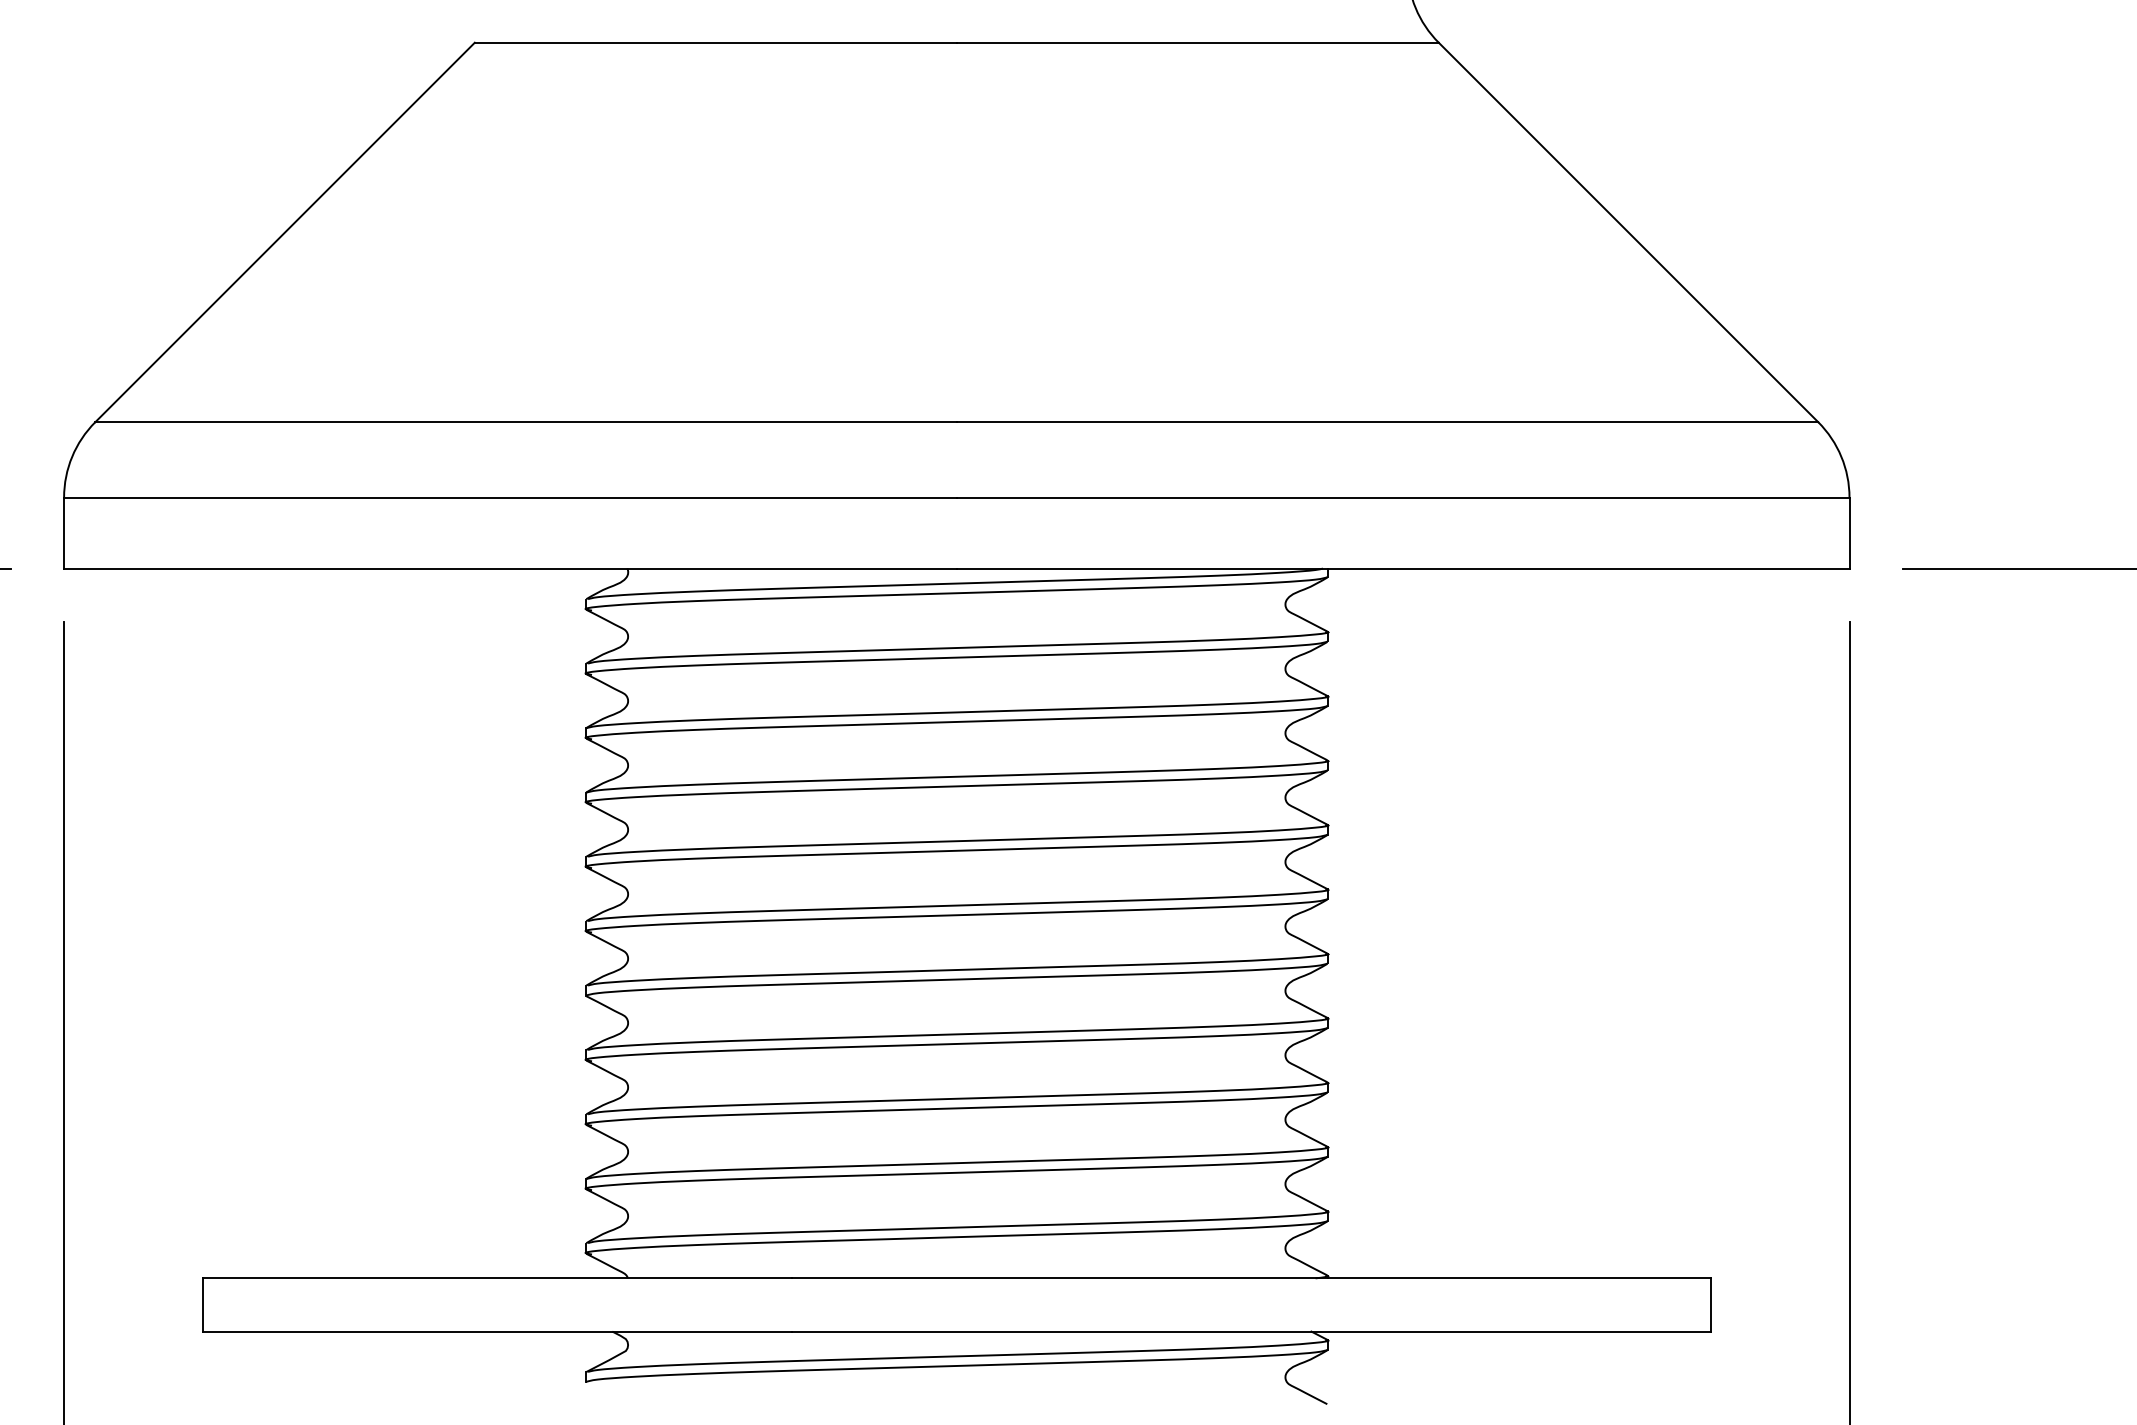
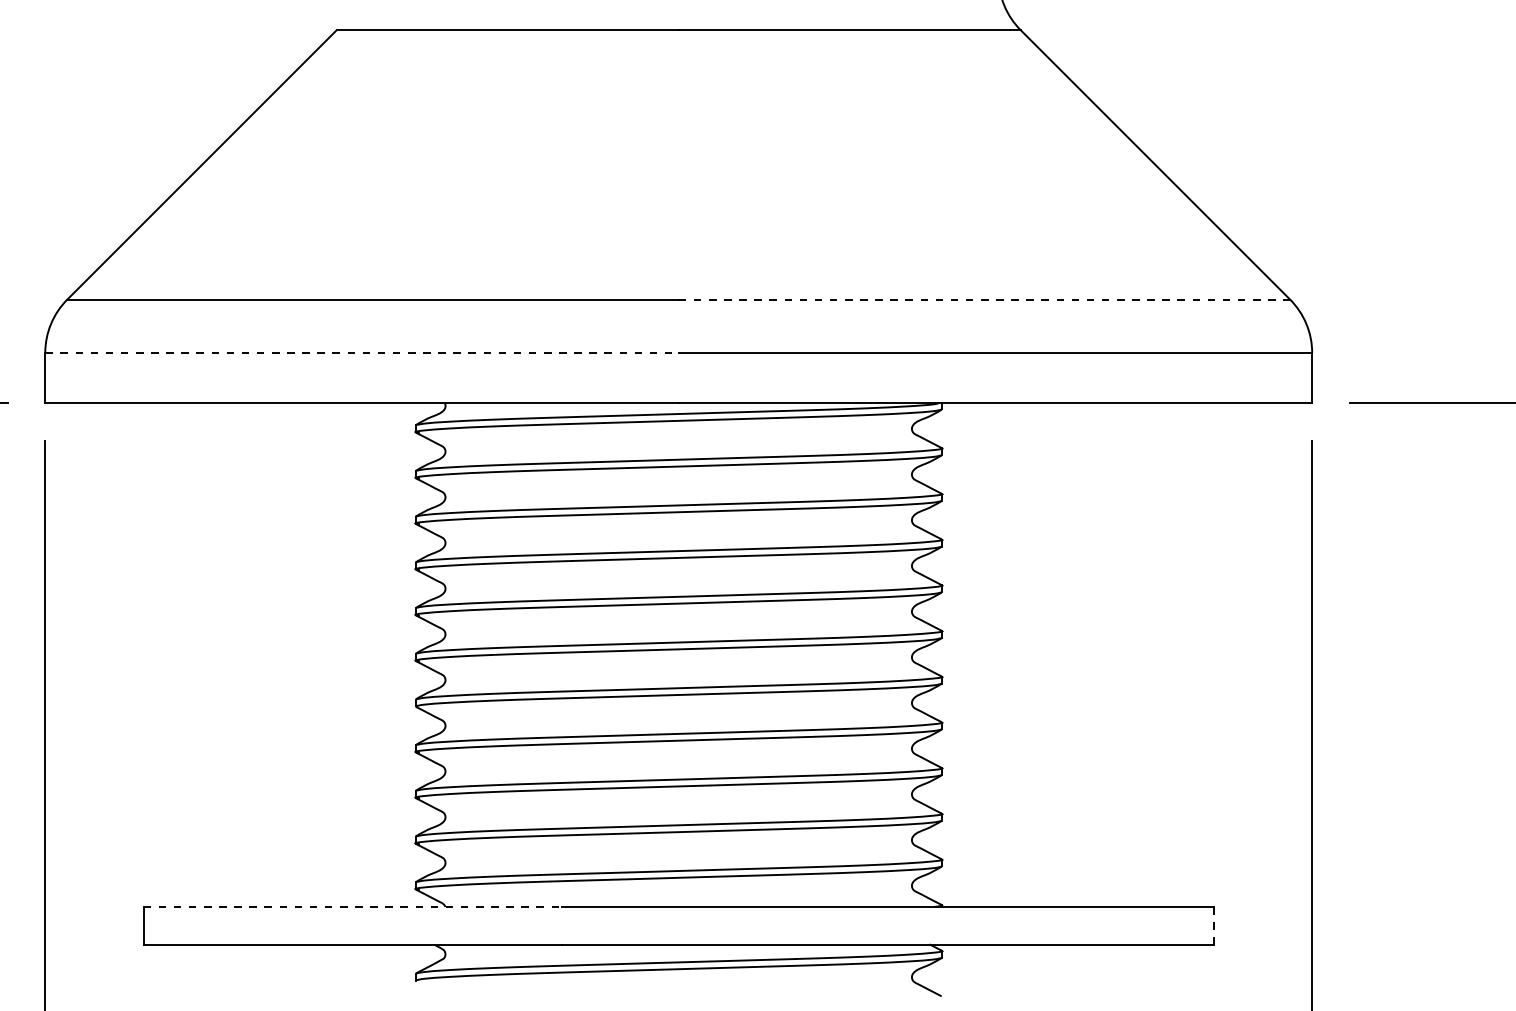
line: (1387, 422) -> (984, 299), solid -> dashed
line: (510, 497) -> (362, 352), solid -> dashed
line: (497, 1278) -> (352, 907), solid -> dashed
line: (1711, 1304) -> (1214, 925), solid -> dashed

